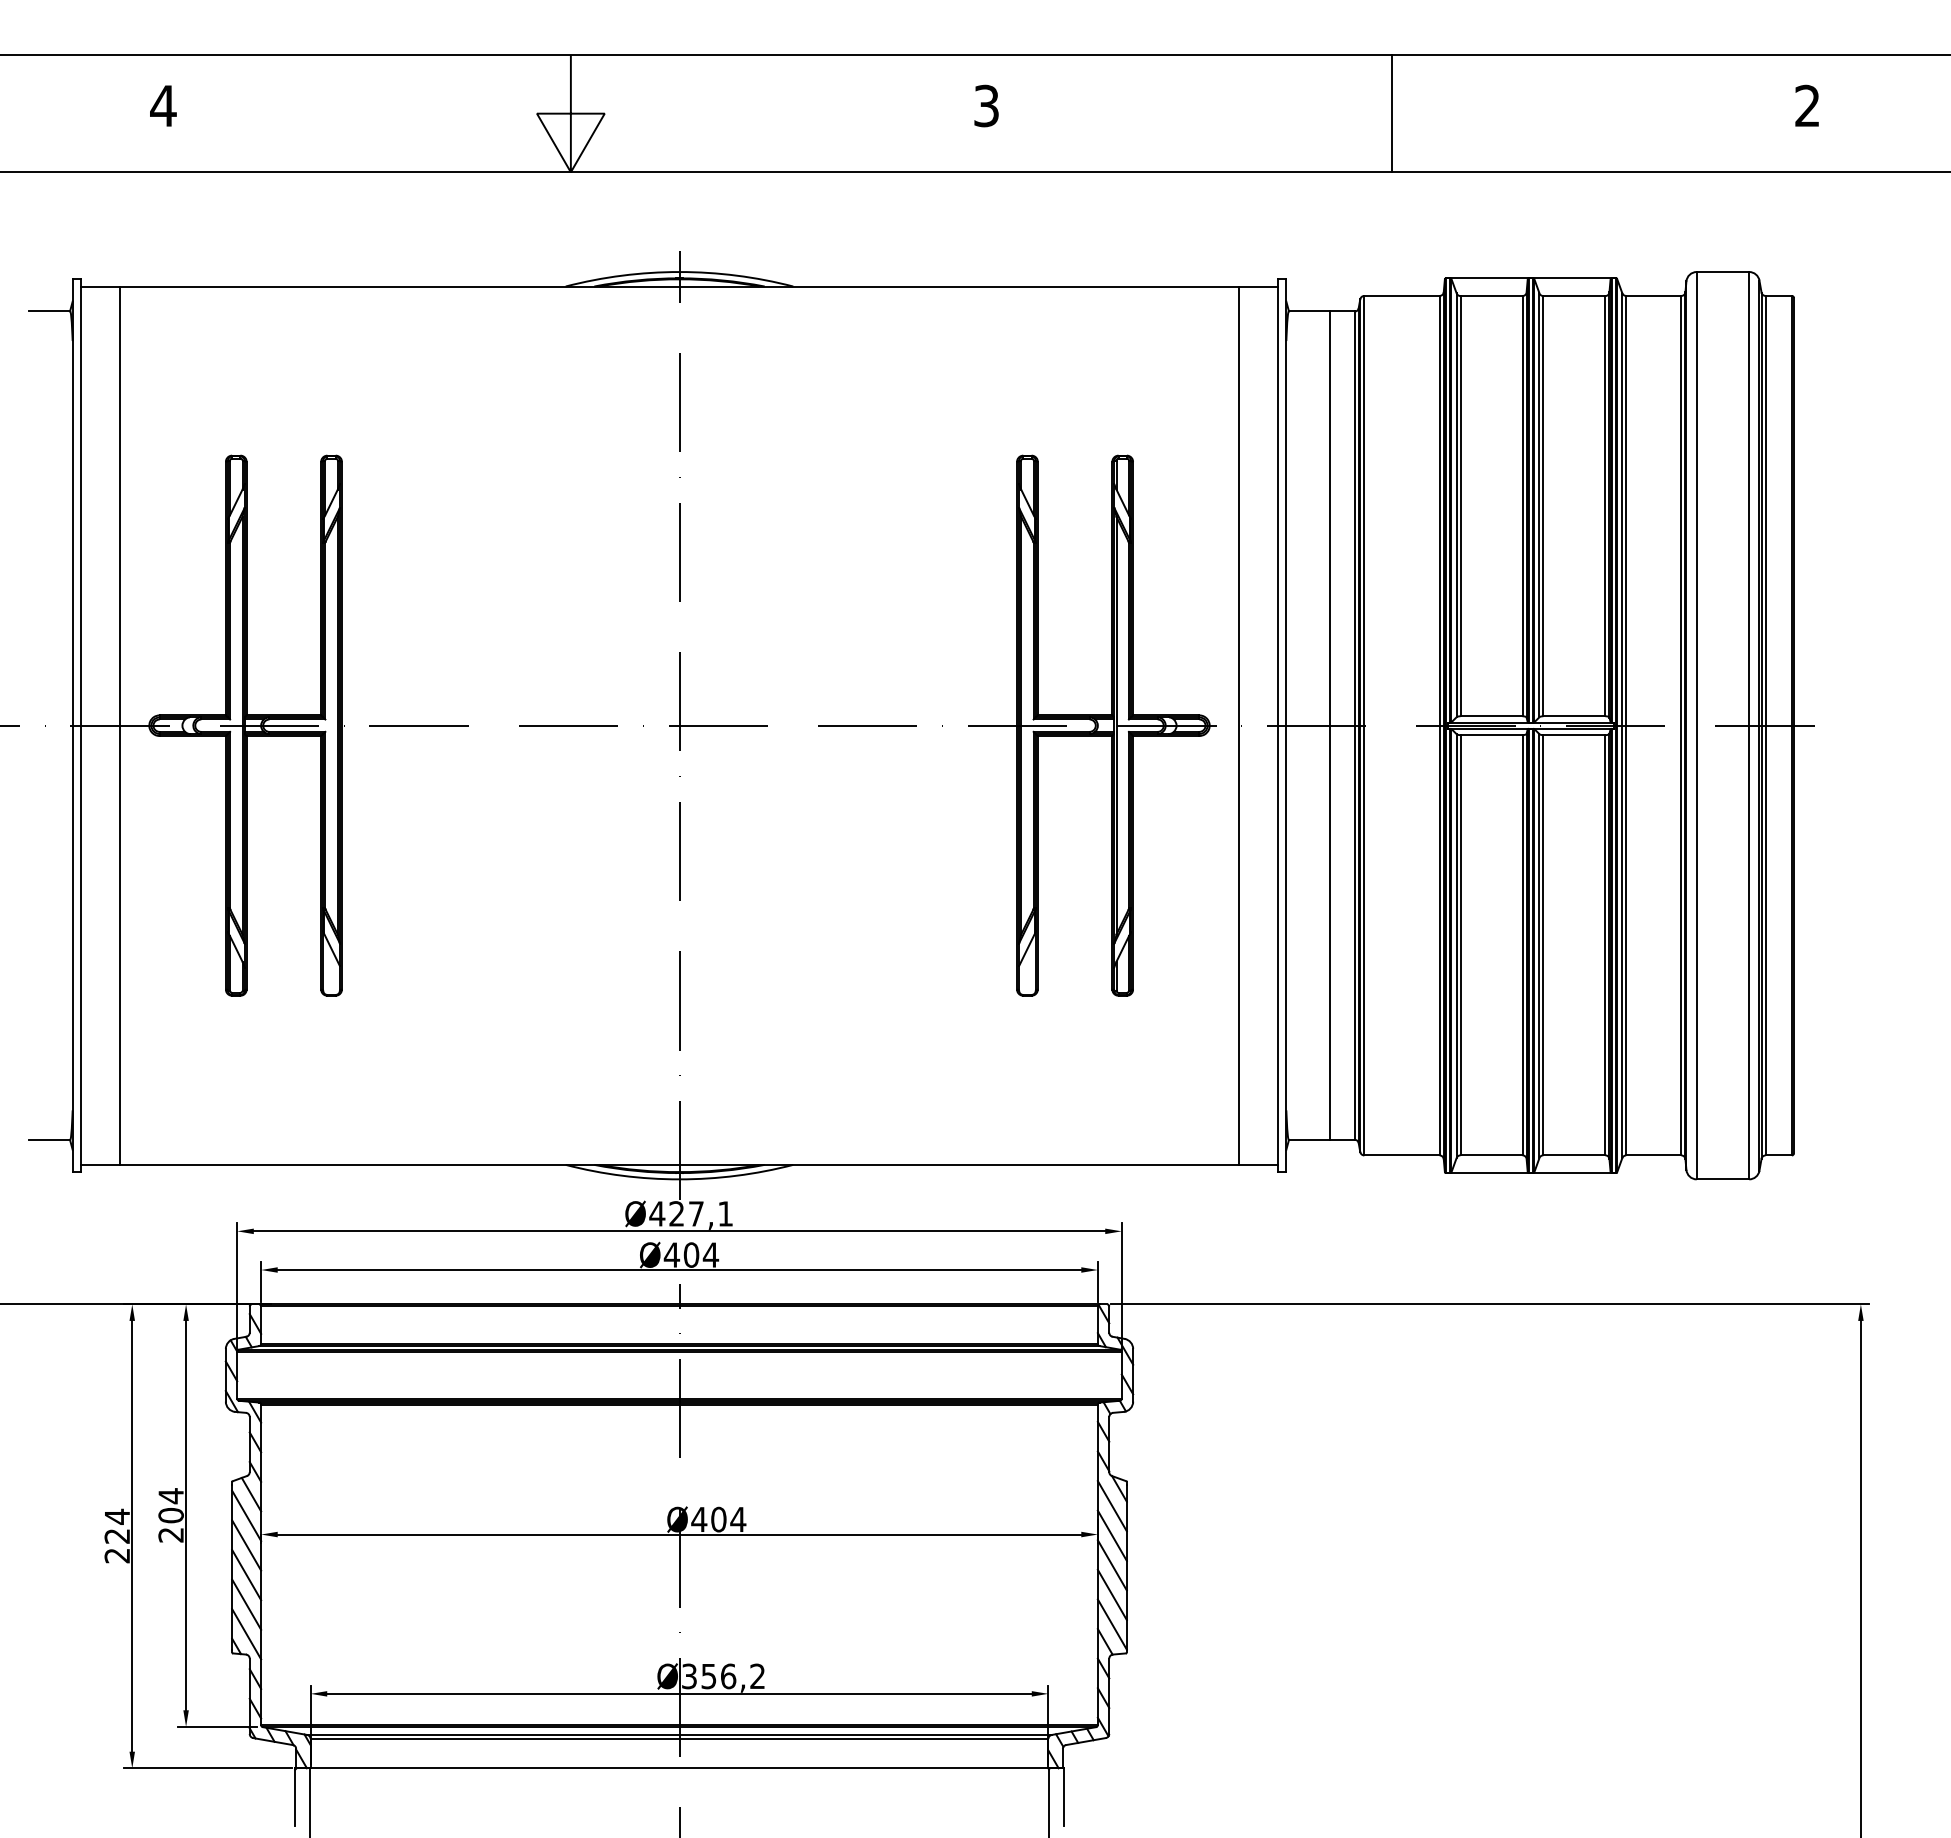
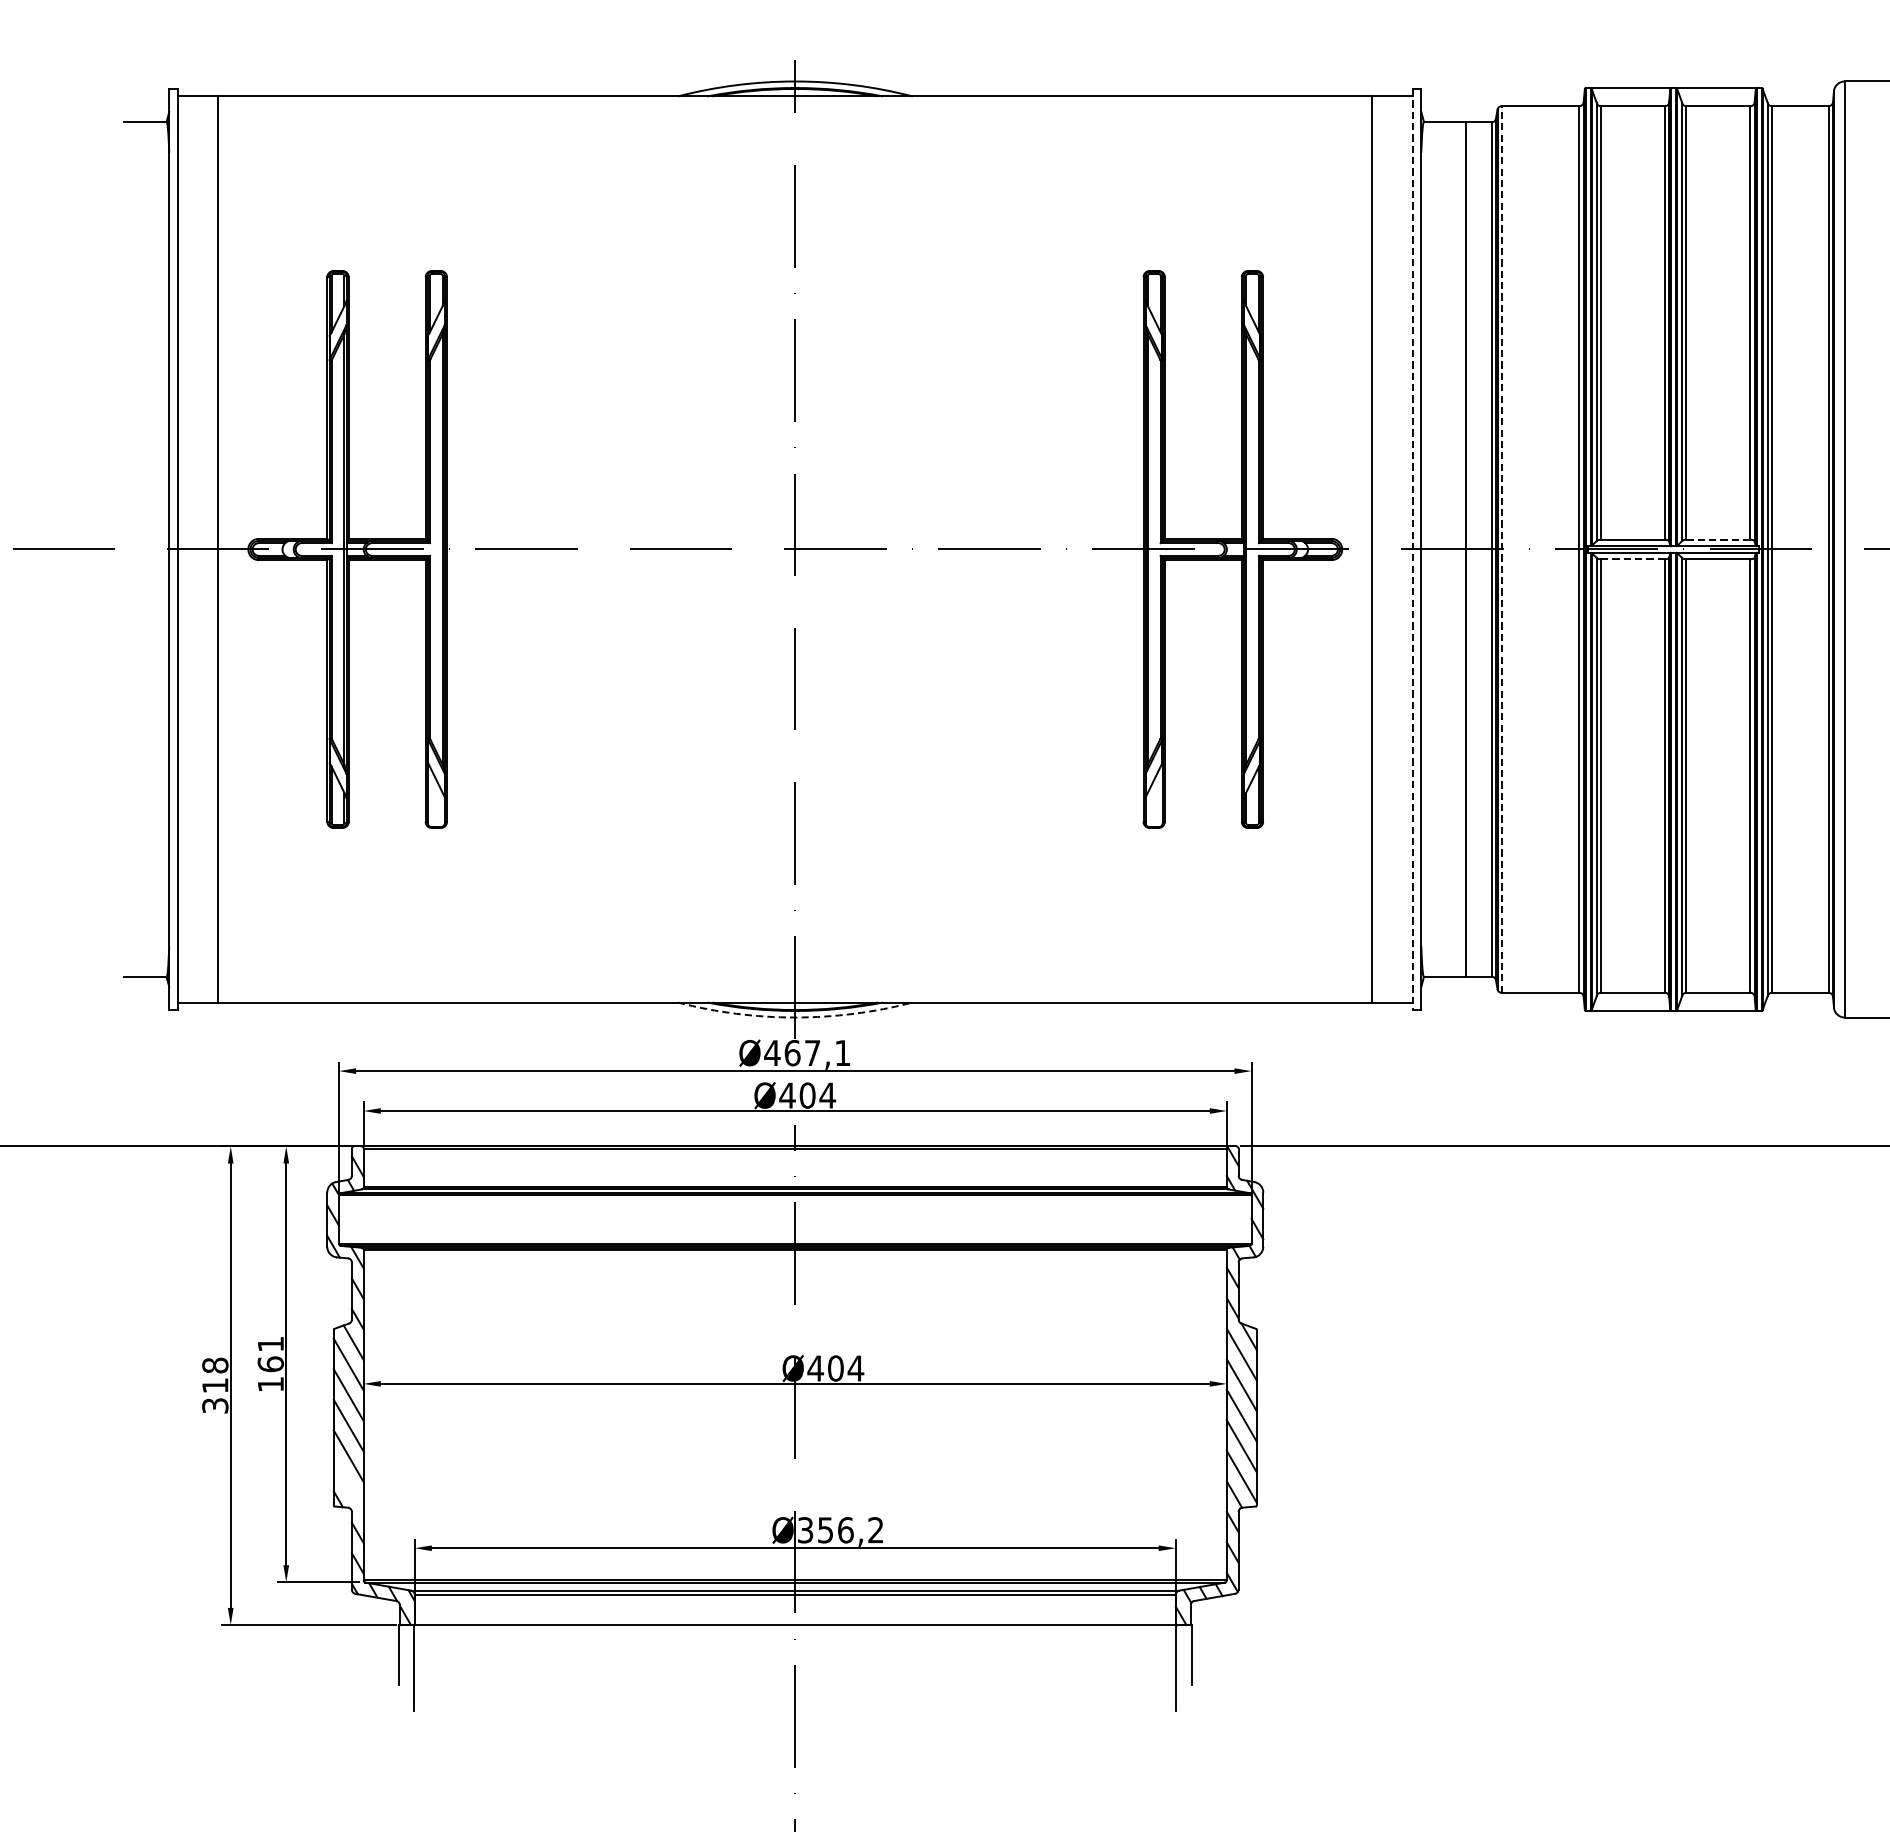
line: (1574, 716) -> (1718, 540), solid -> dashed
line: (1364, 725) -> (1501, 549), solid -> dashed
line: (1278, 726) -> (1413, 550), solid -> dashed
line: (1491, 735) -> (1632, 559), solid -> dashed
arc: (679, 1179) -> (795, 1017), solid -> dashed
text: (676, 1213) -> (792, 1052), Ø427,1 -> Ø467,1
text: (170, 1515) -> (270, 1364), 204 -> 161
text: (117, 1535) -> (215, 1384), 224 -> 318
line: (246, 1634) -> (348, 1487), removed

